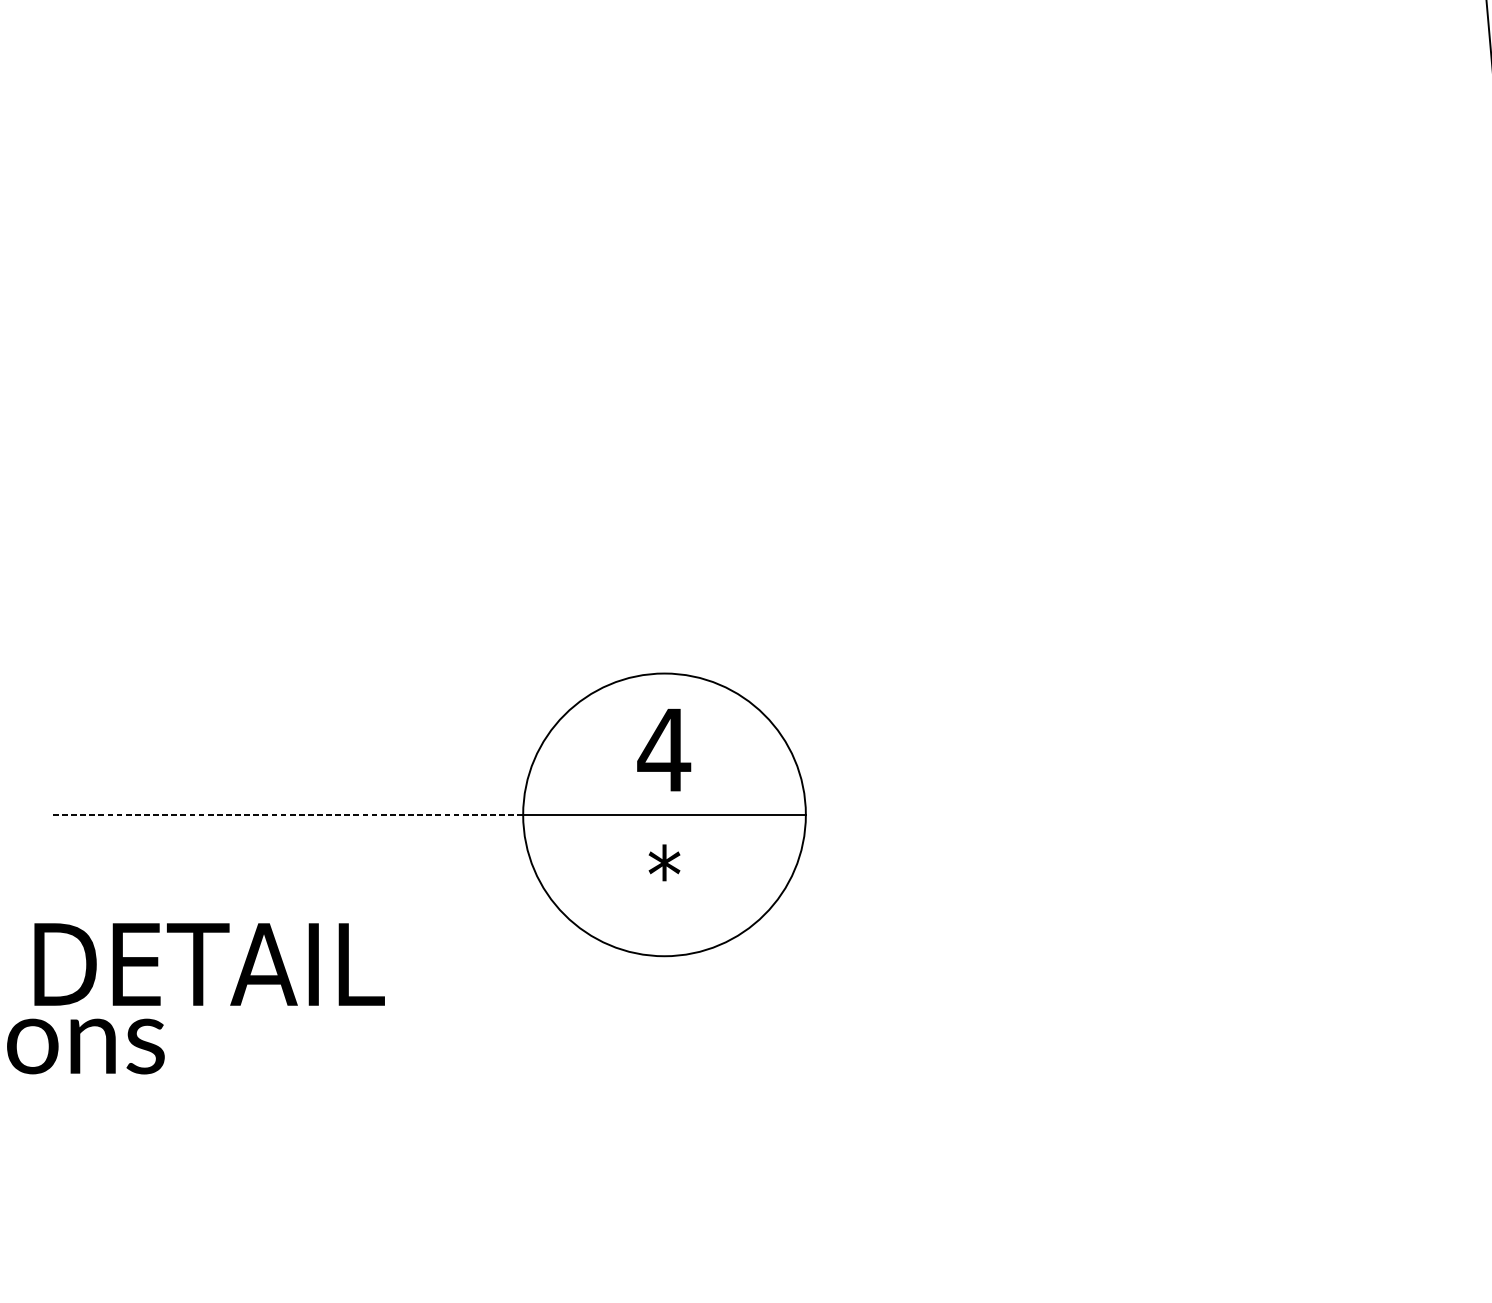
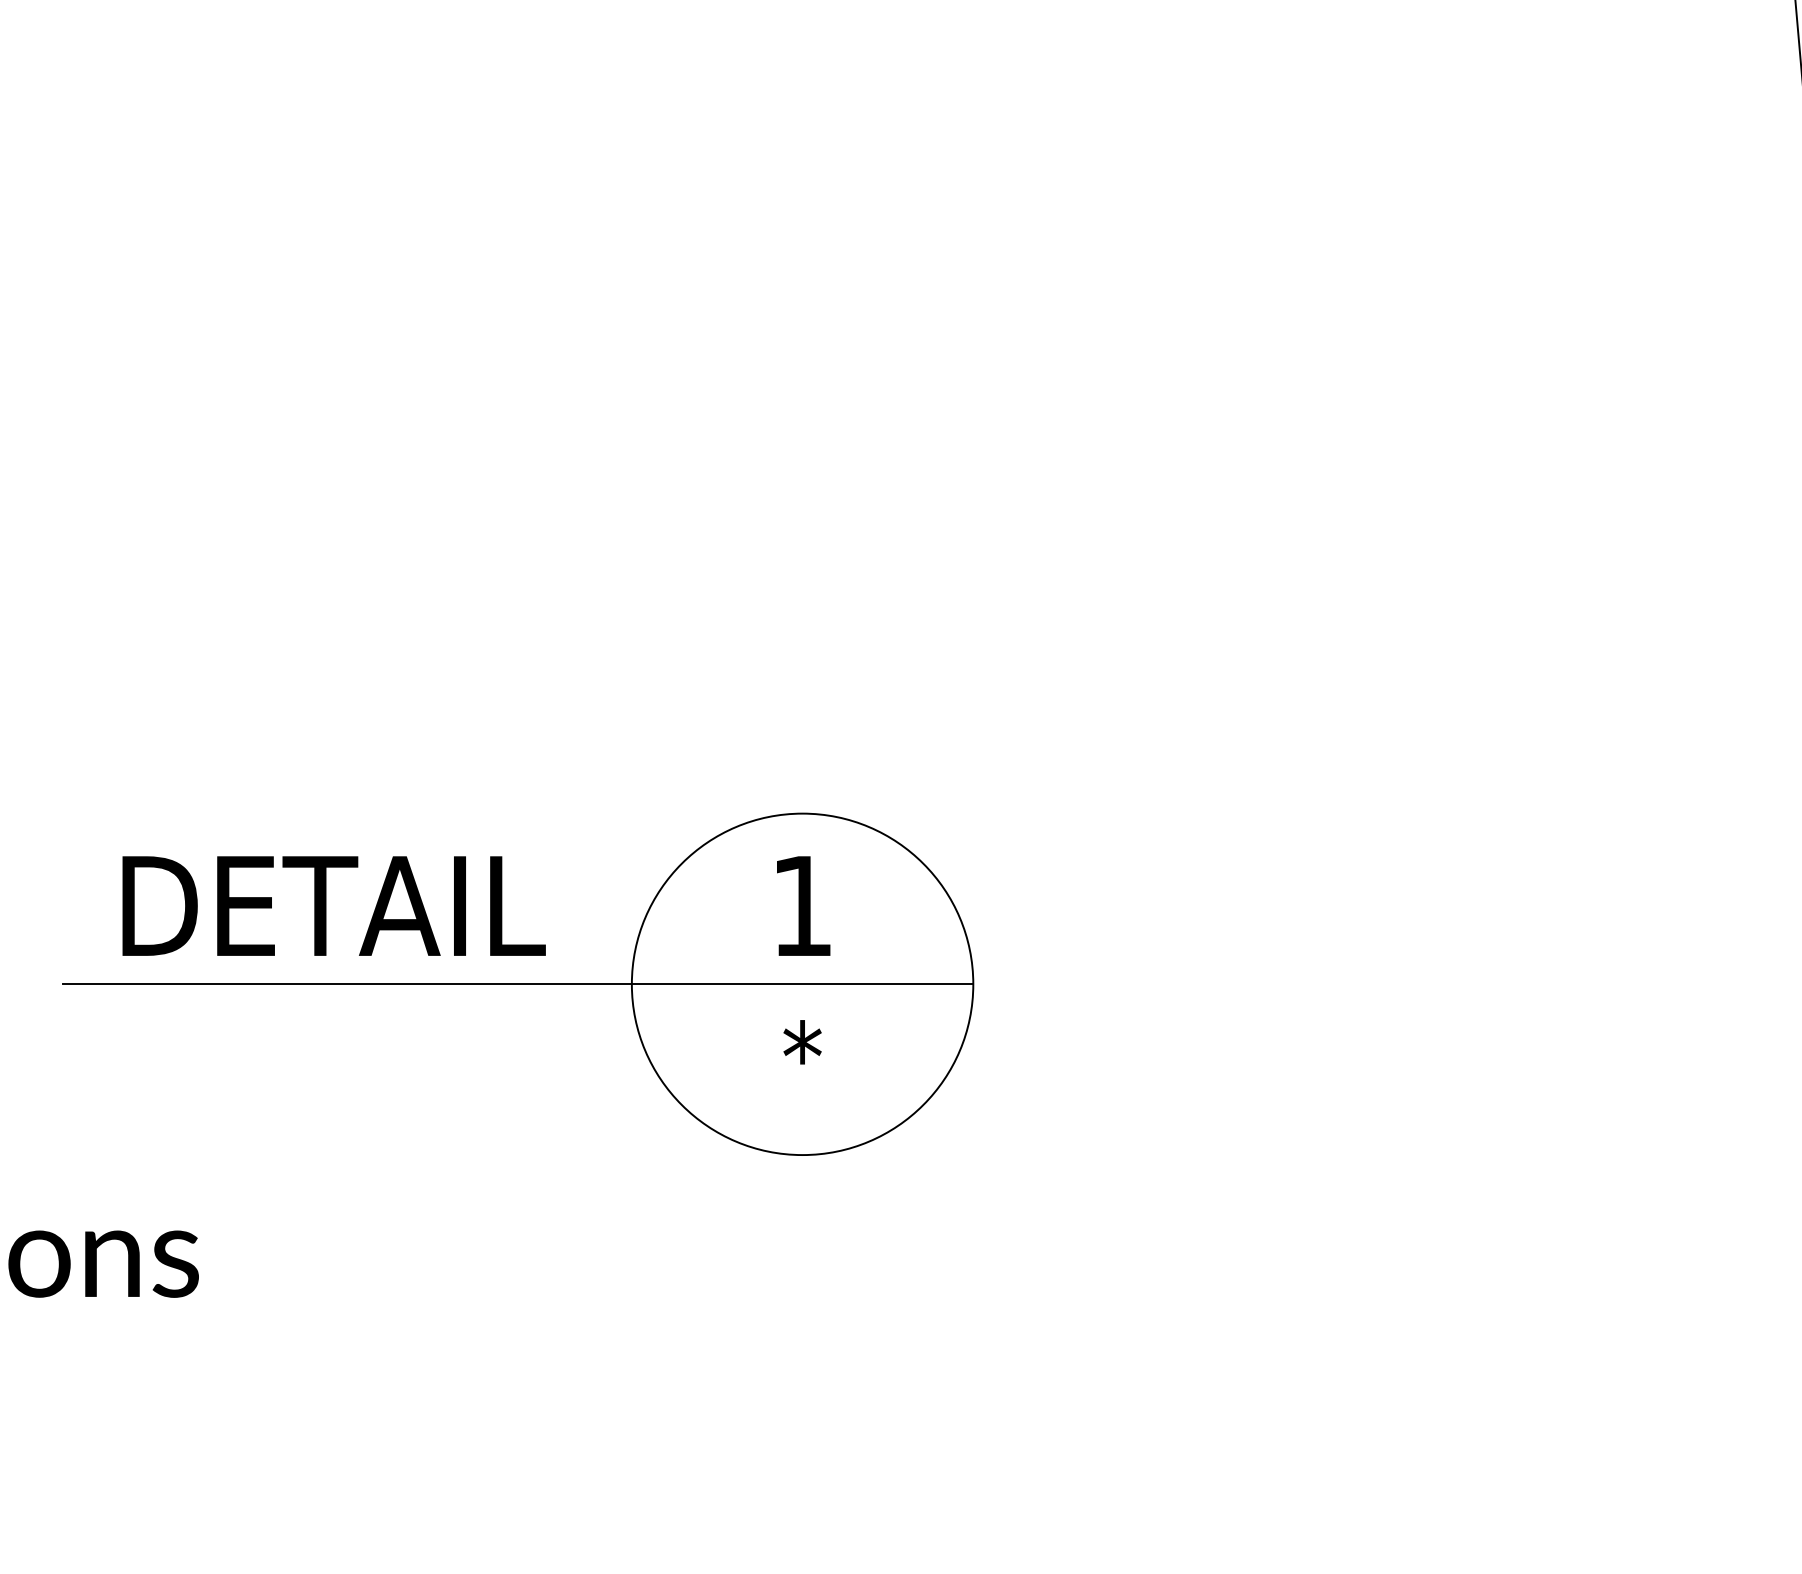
text: (663, 749) -> (801, 905), 4 -> 1
line: (287, 815) -> (347, 984), dashed -> solid
text: (209, 964) -> (333, 905), moved

